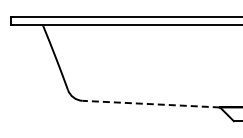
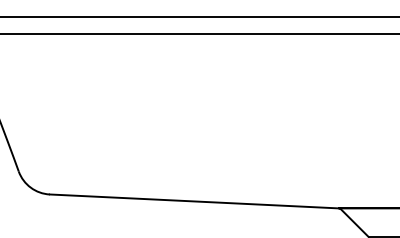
line: (151, 104) -> (195, 202), dashed -> solid

